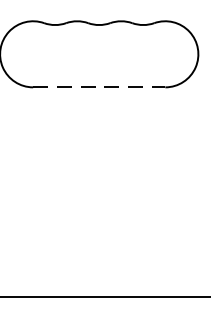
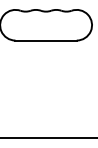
line: (100, 87) -> (46, 40), dashed -> solid

